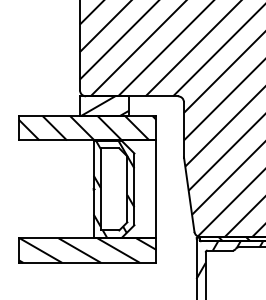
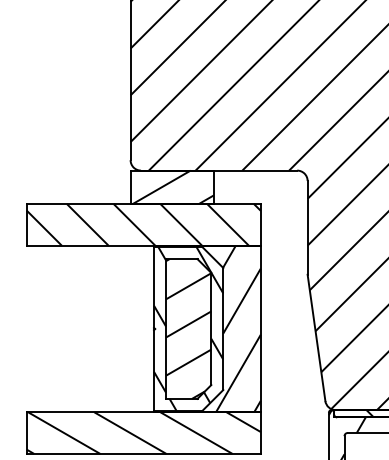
hatch: (113, 189) -> (187, 329), added
hatch: (126, 189) -> (209, 329), added

